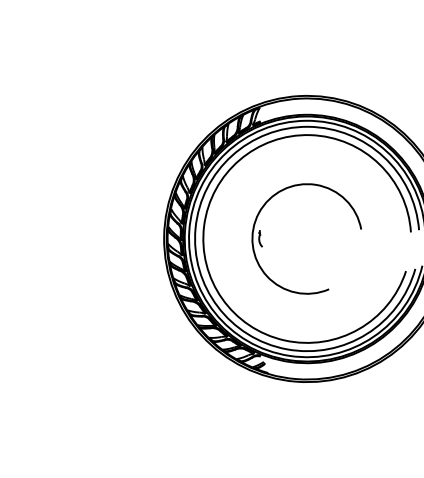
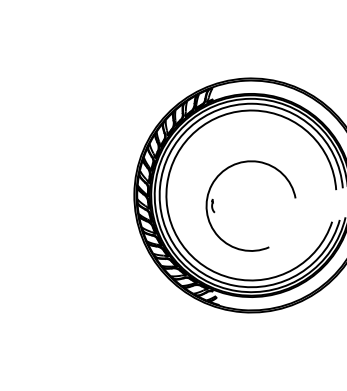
part: (262, 245) -> (214, 211), moved

